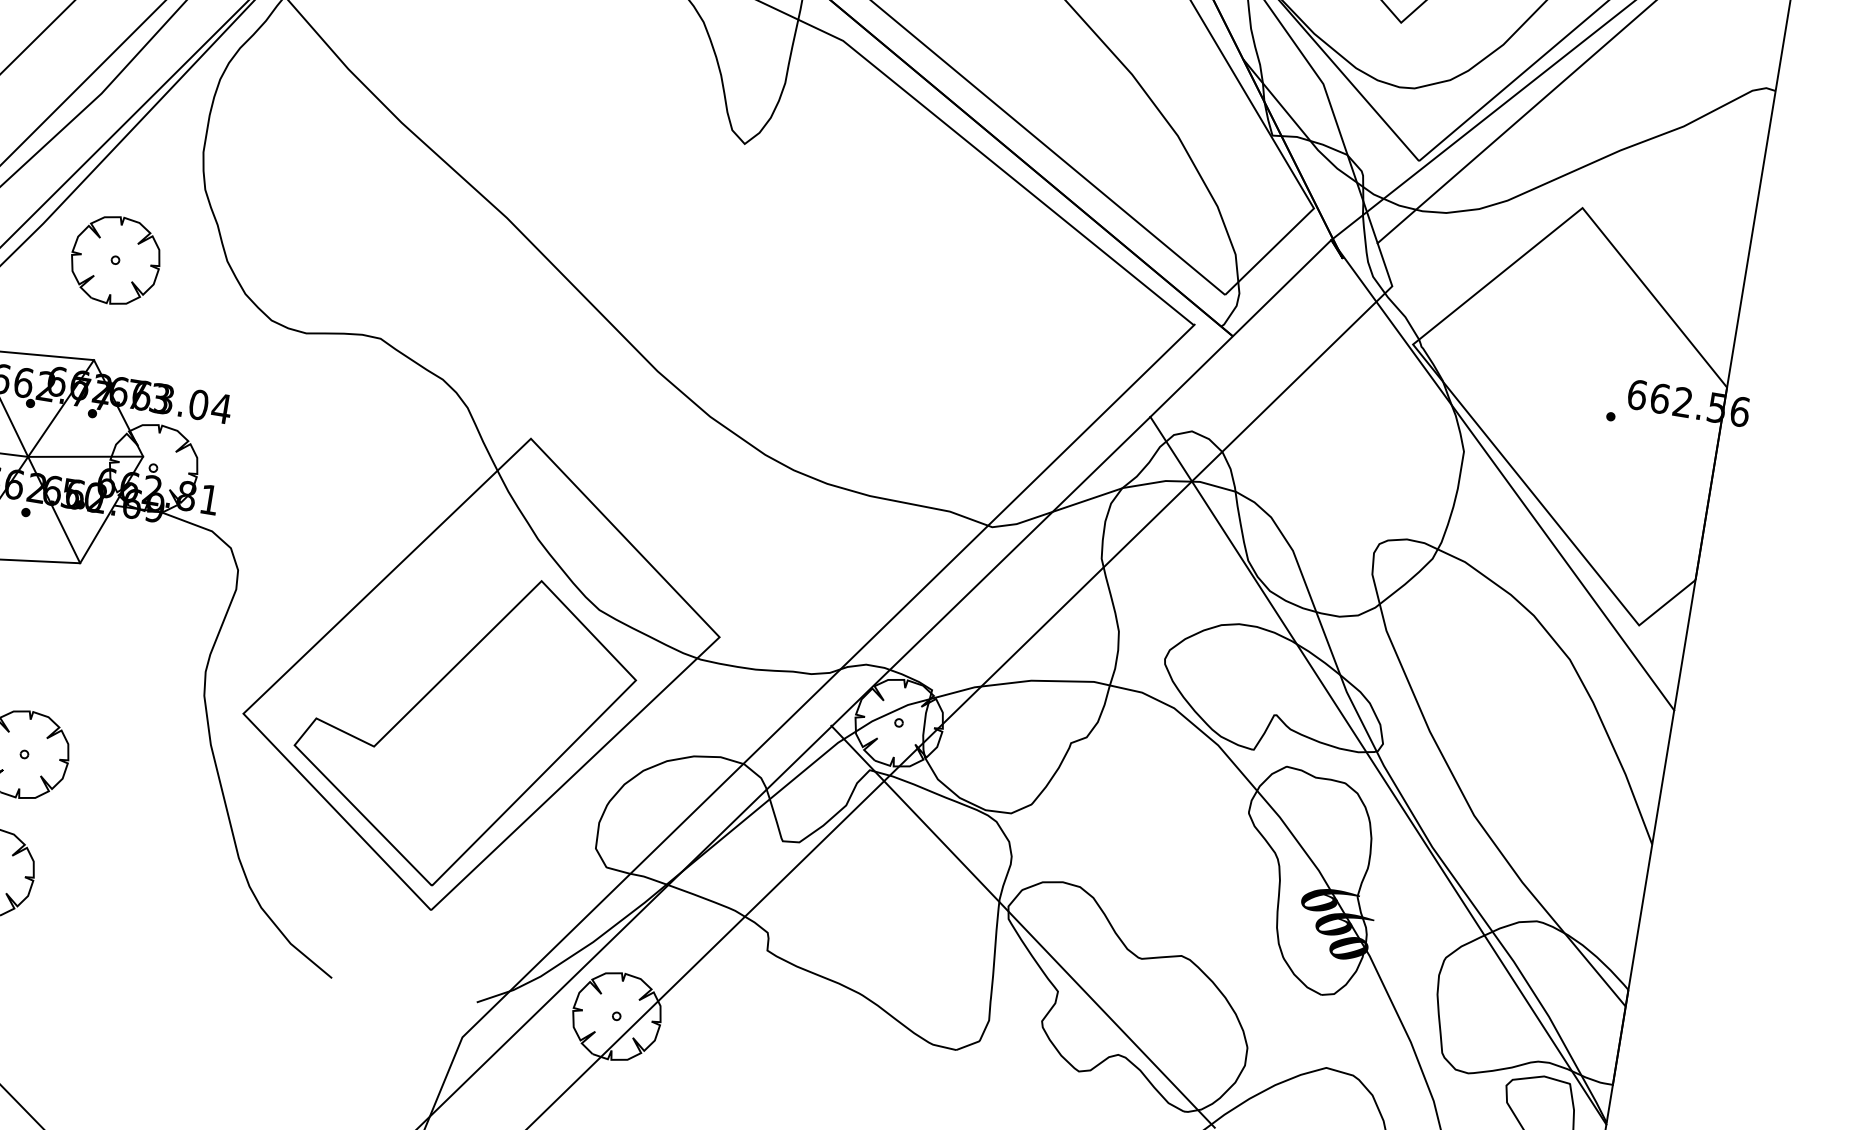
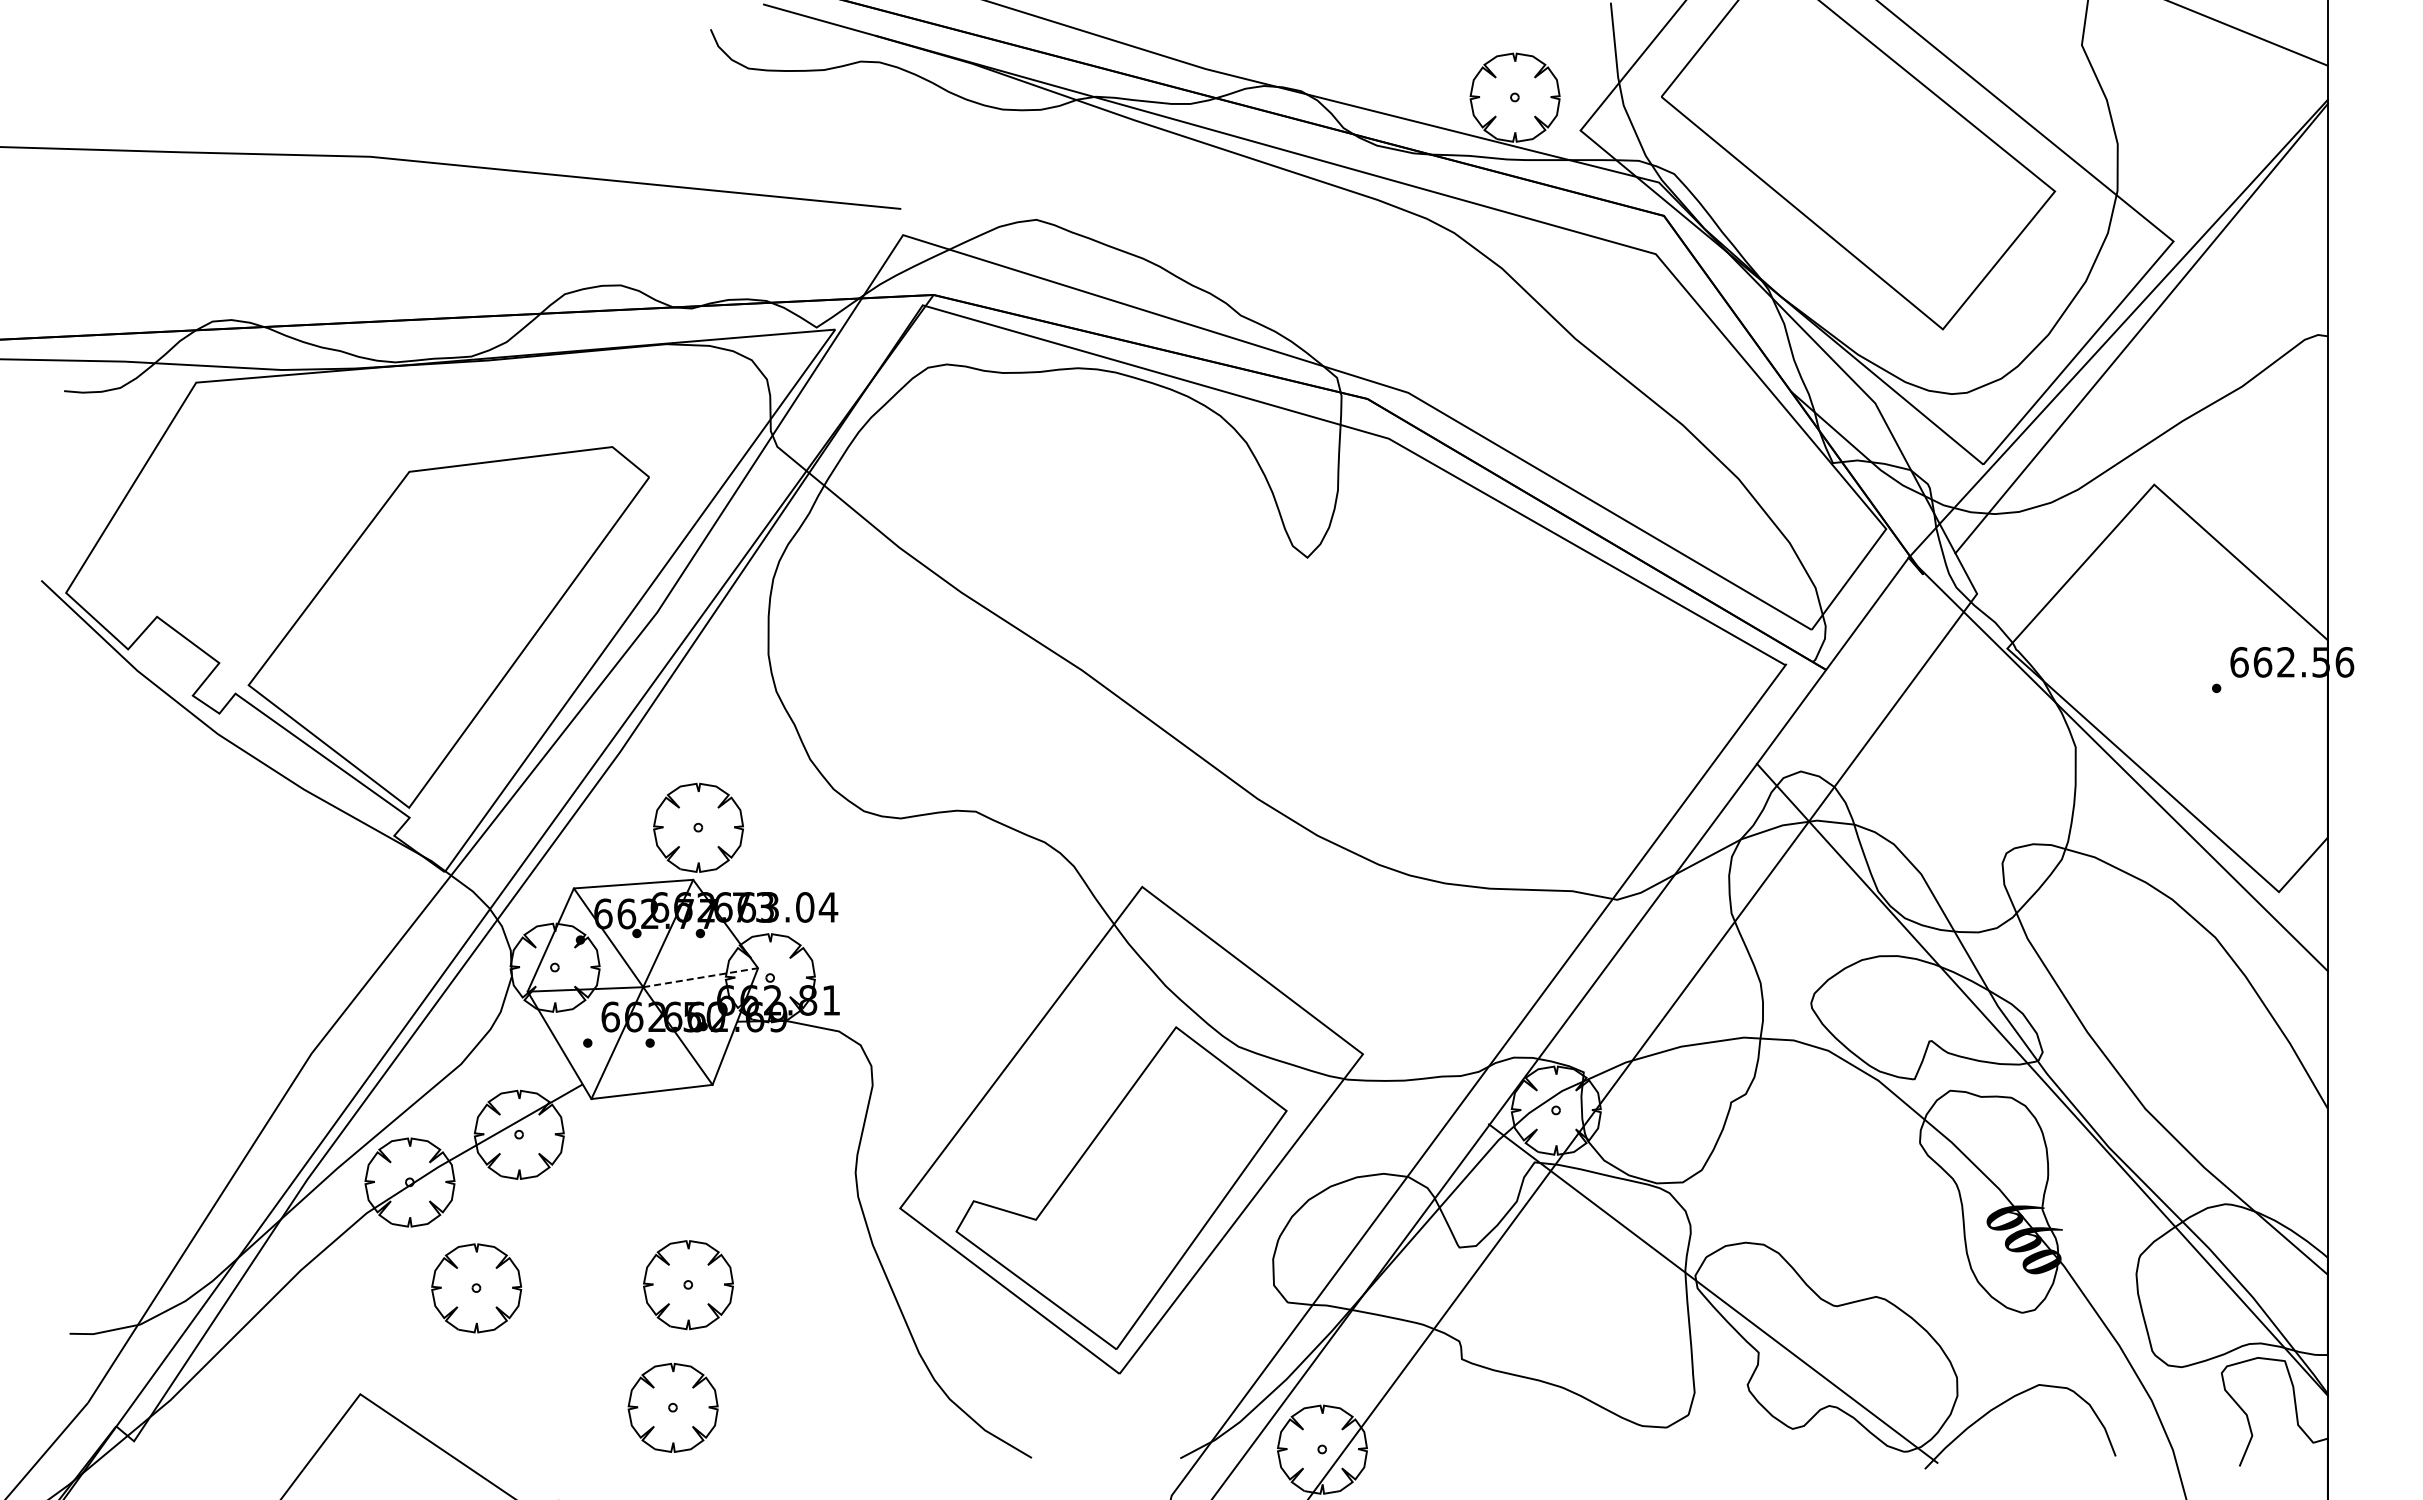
part: (115, 260) -> (698, 827), moved
line: (86, 456) -> (701, 977), solid -> dashed

